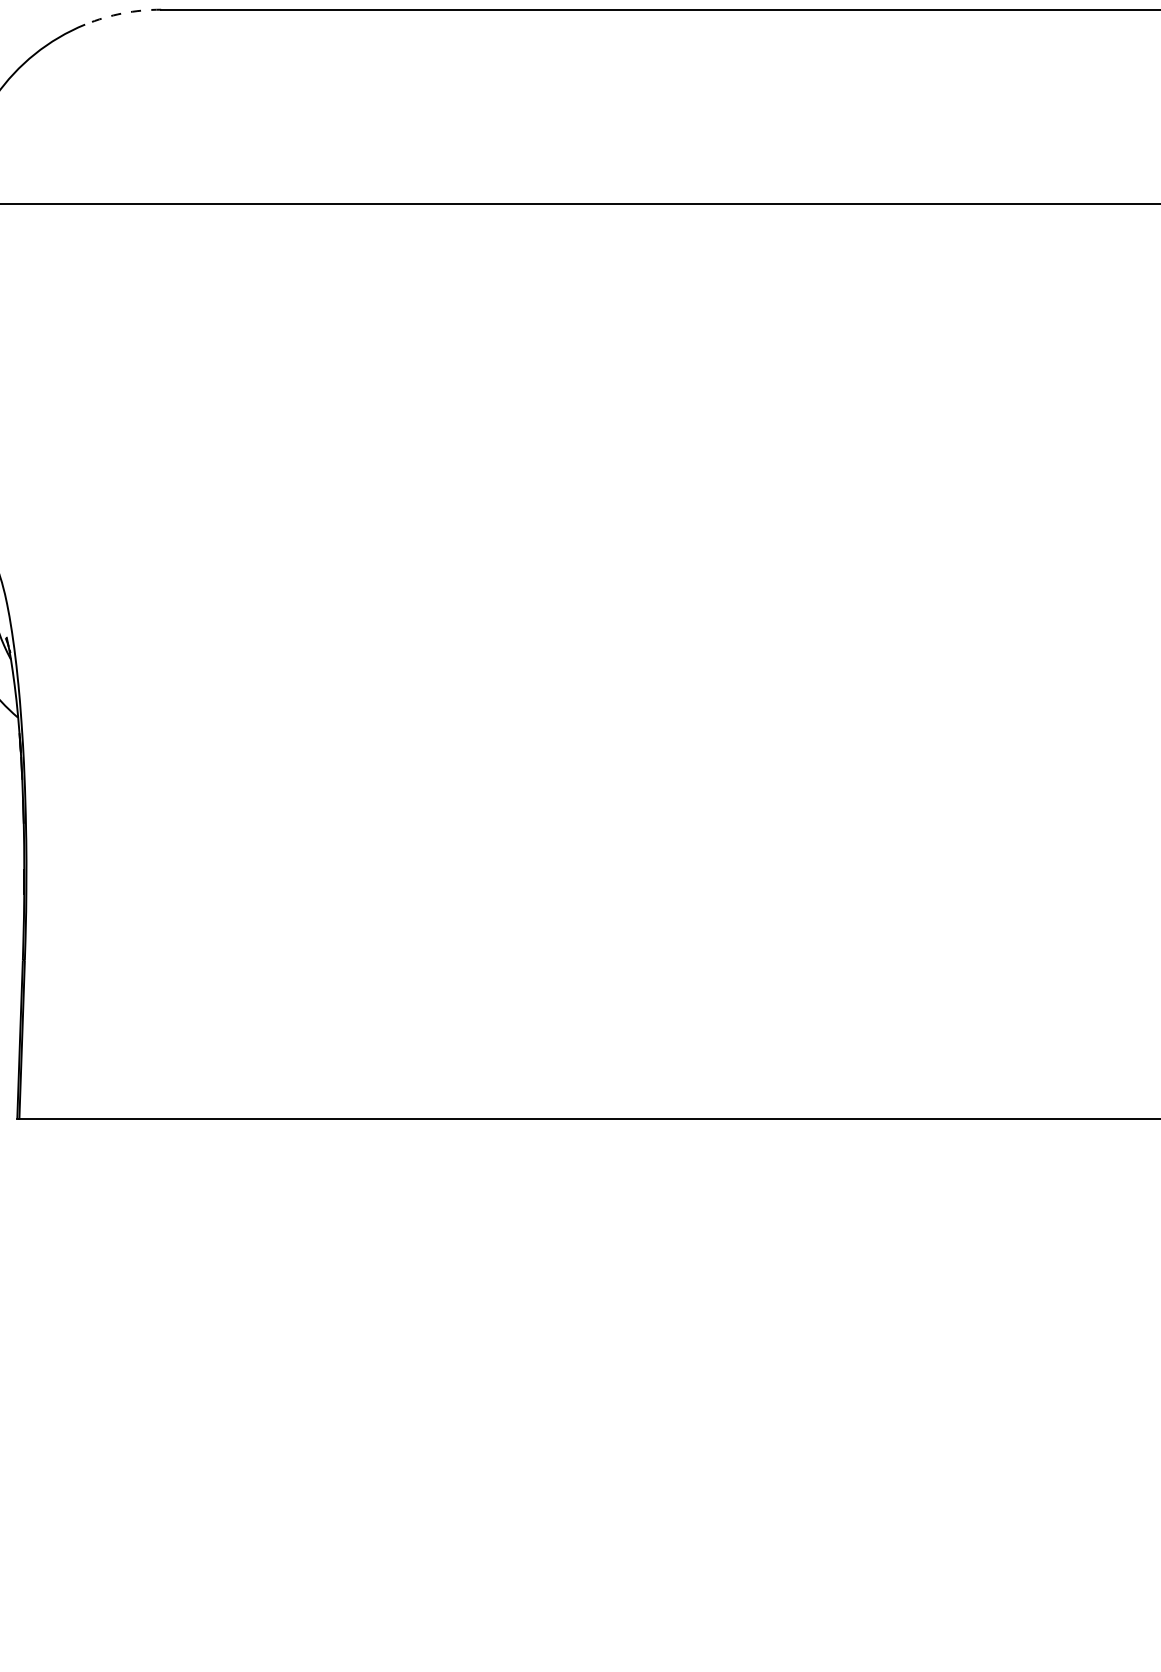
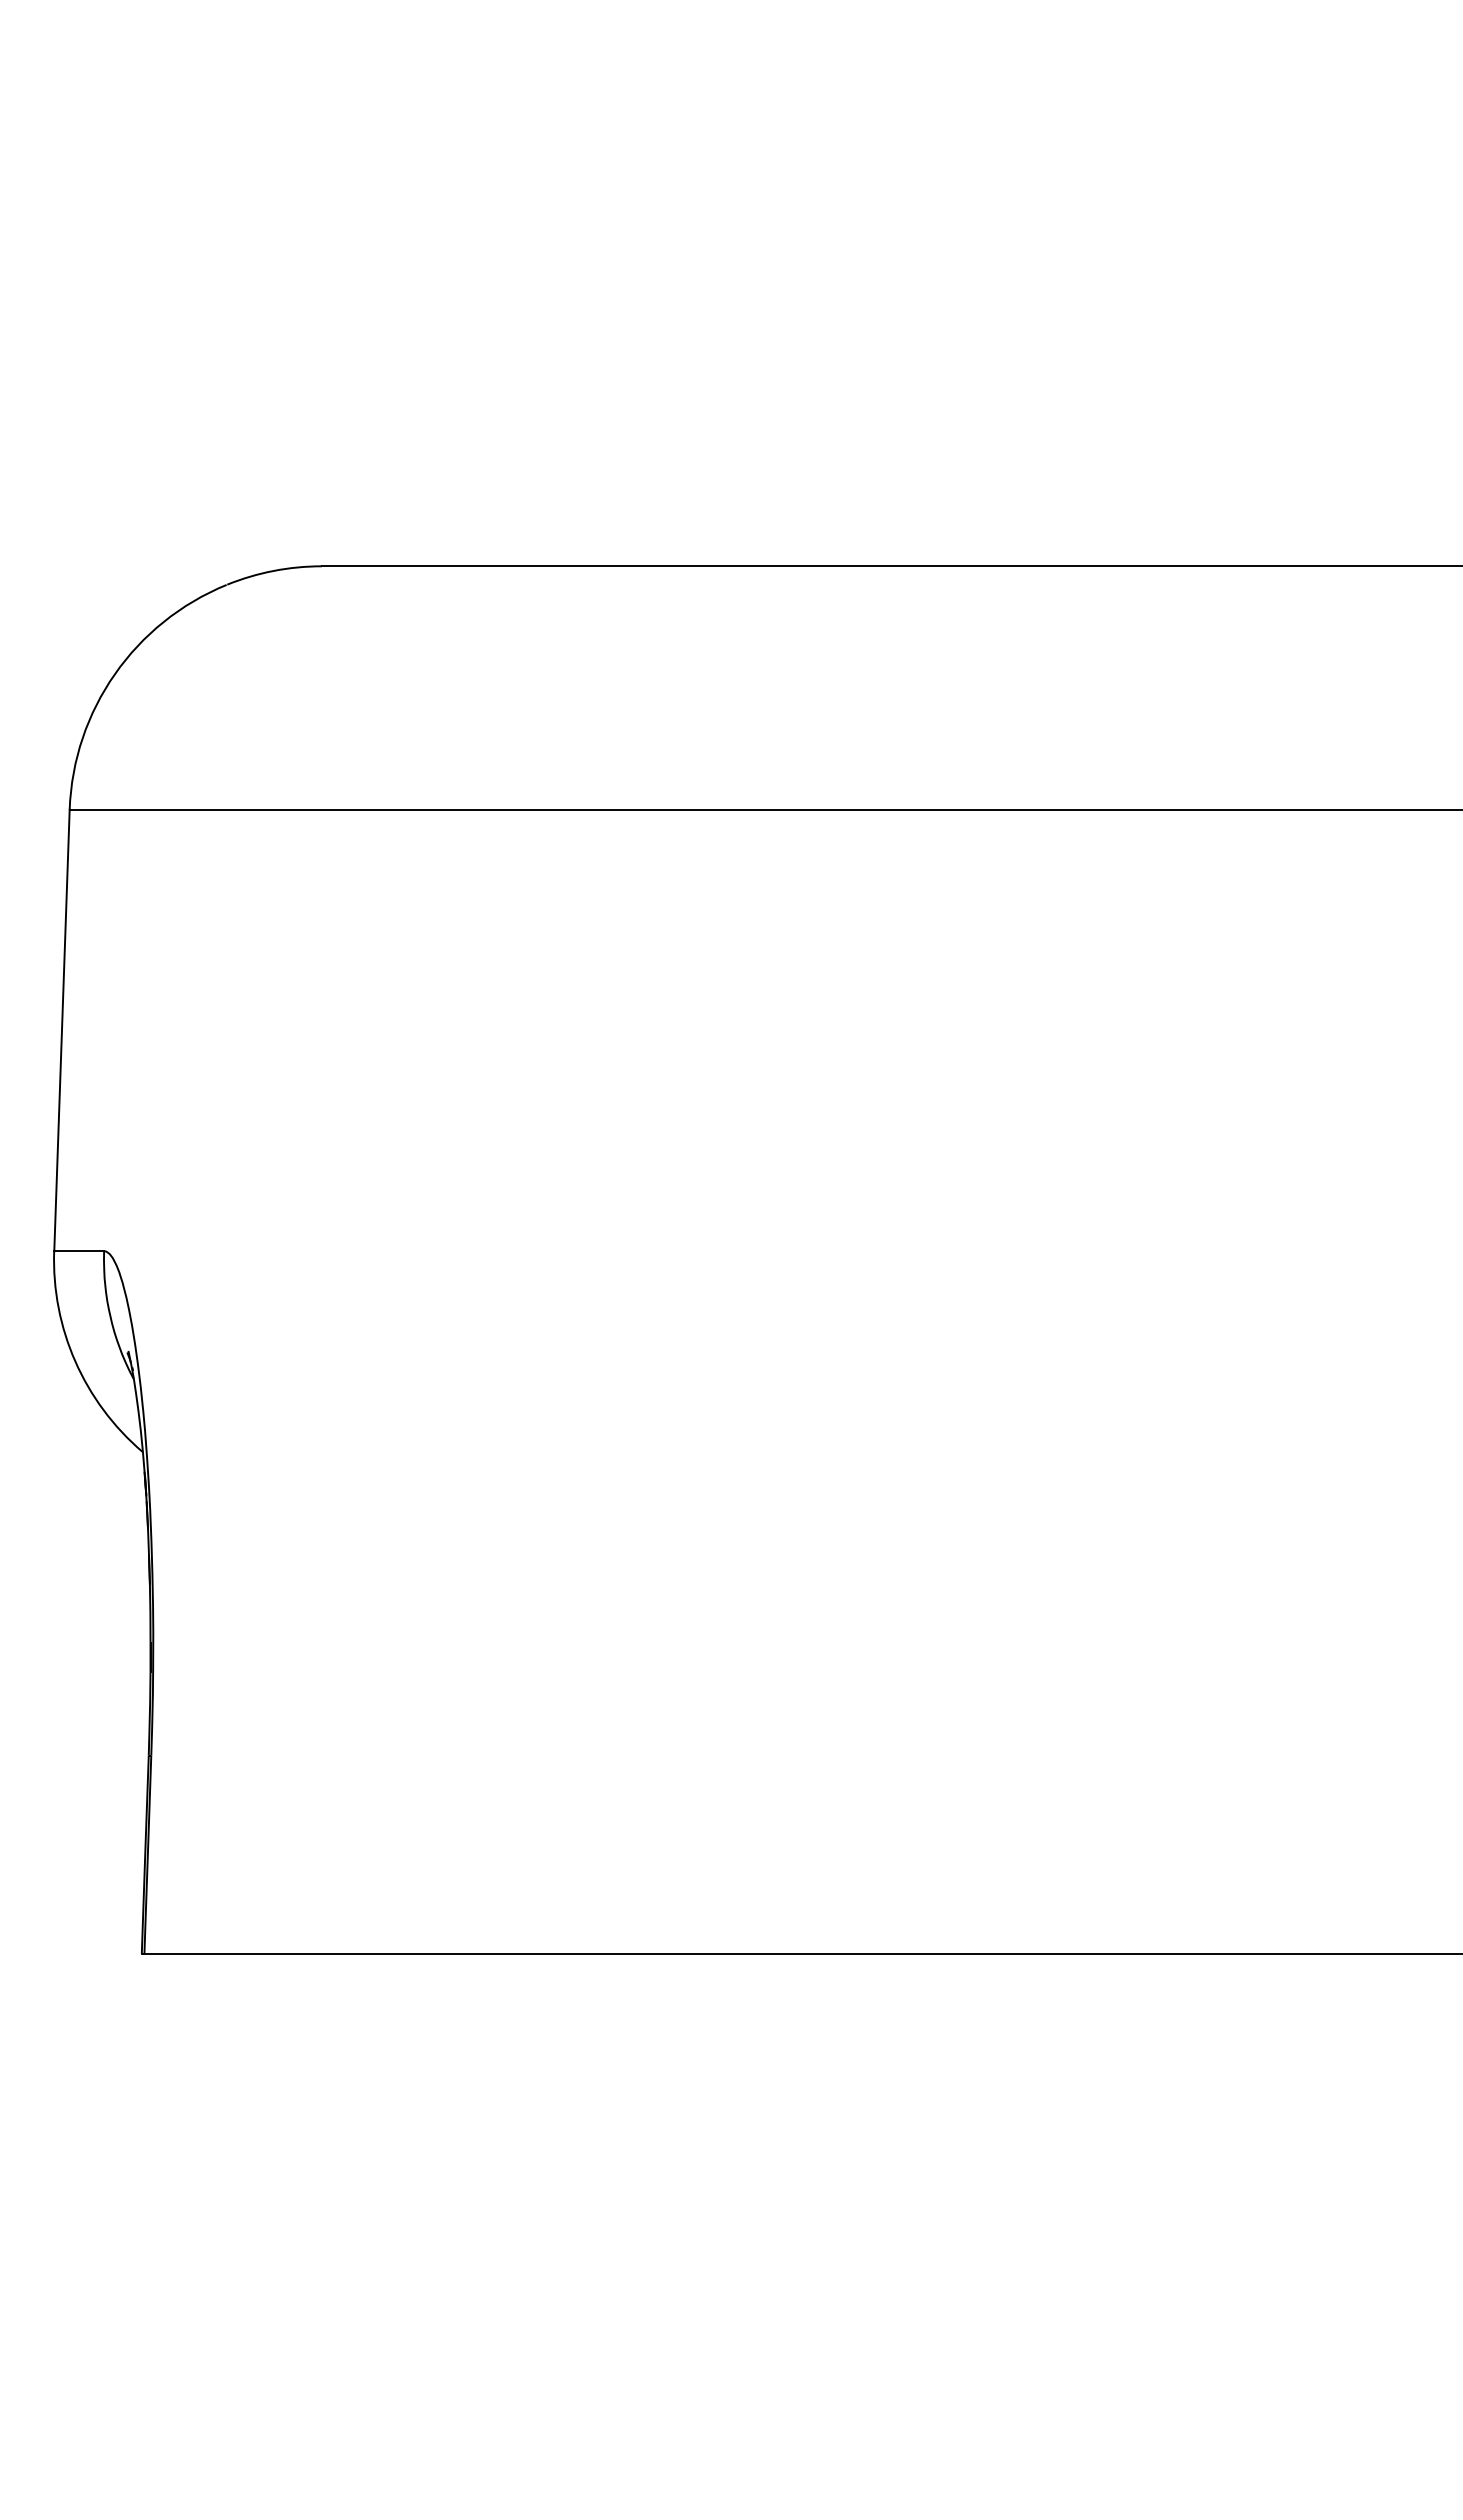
arc: (122, 13) -> (273, 570), dashed -> solid

